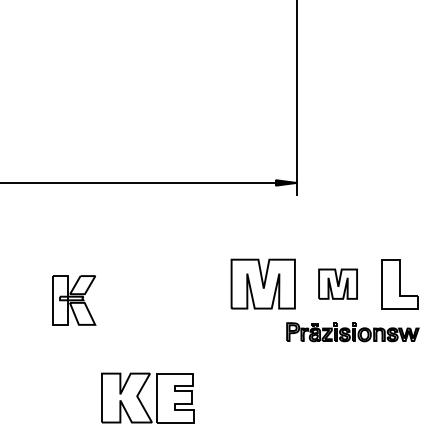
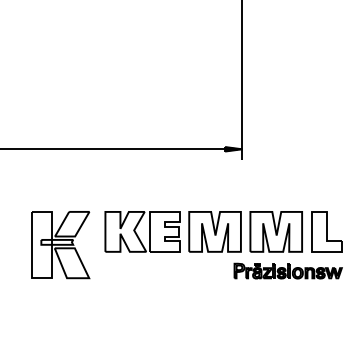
part: (337, 283) -> (275, 231), size x1.67
part: (73, 300) -> (60, 245), size x1.67
part: (147, 397) -> (142, 231), moved

